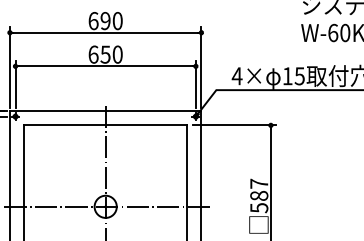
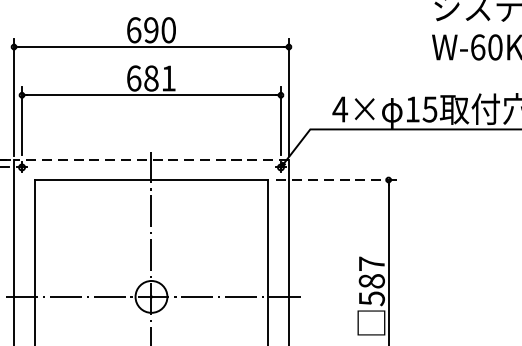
text: (111, 54) -> (159, 78), 650 -> 681
line: (105, 111) -> (151, 160), solid -> dashed
line: (234, 125) -> (336, 180), solid -> dashed

